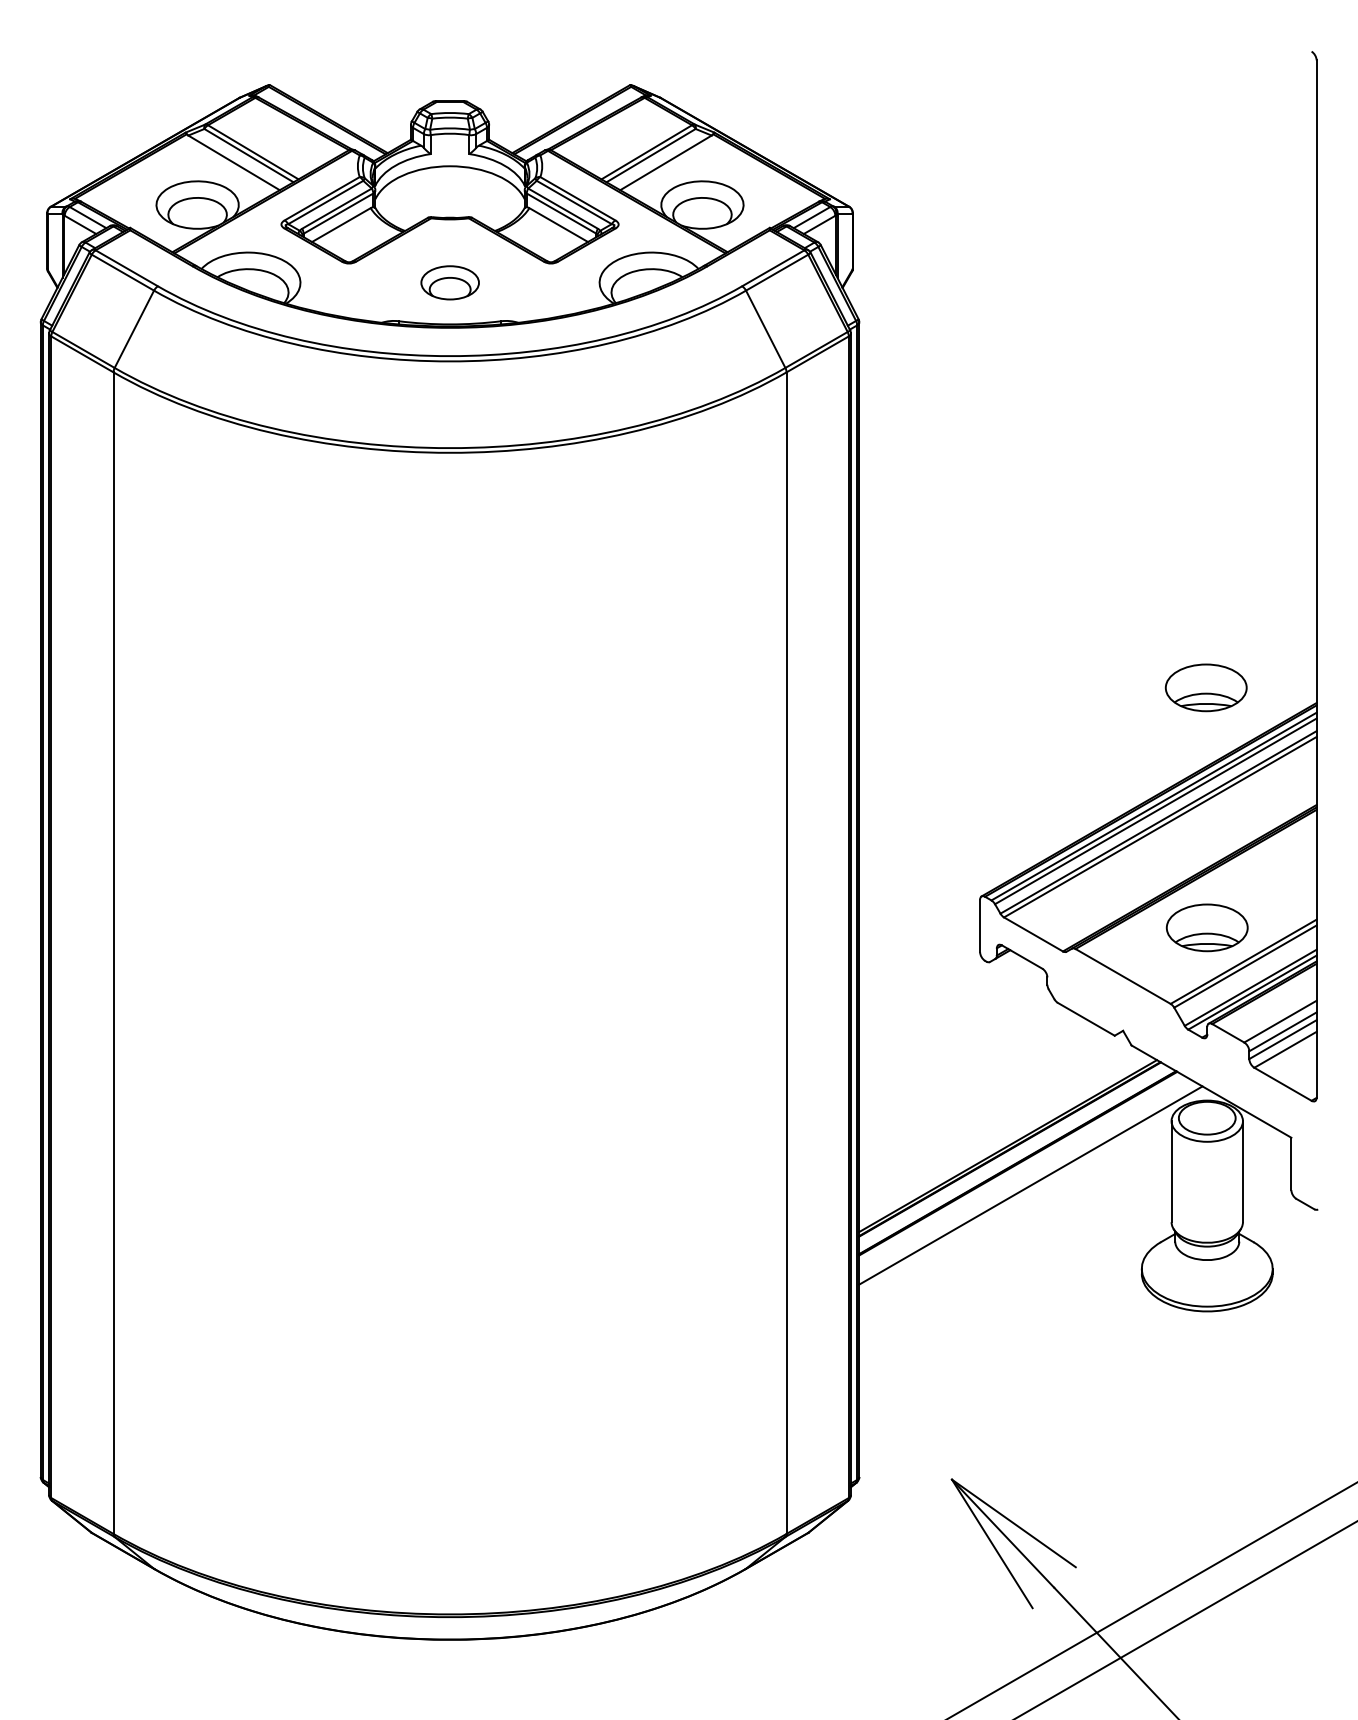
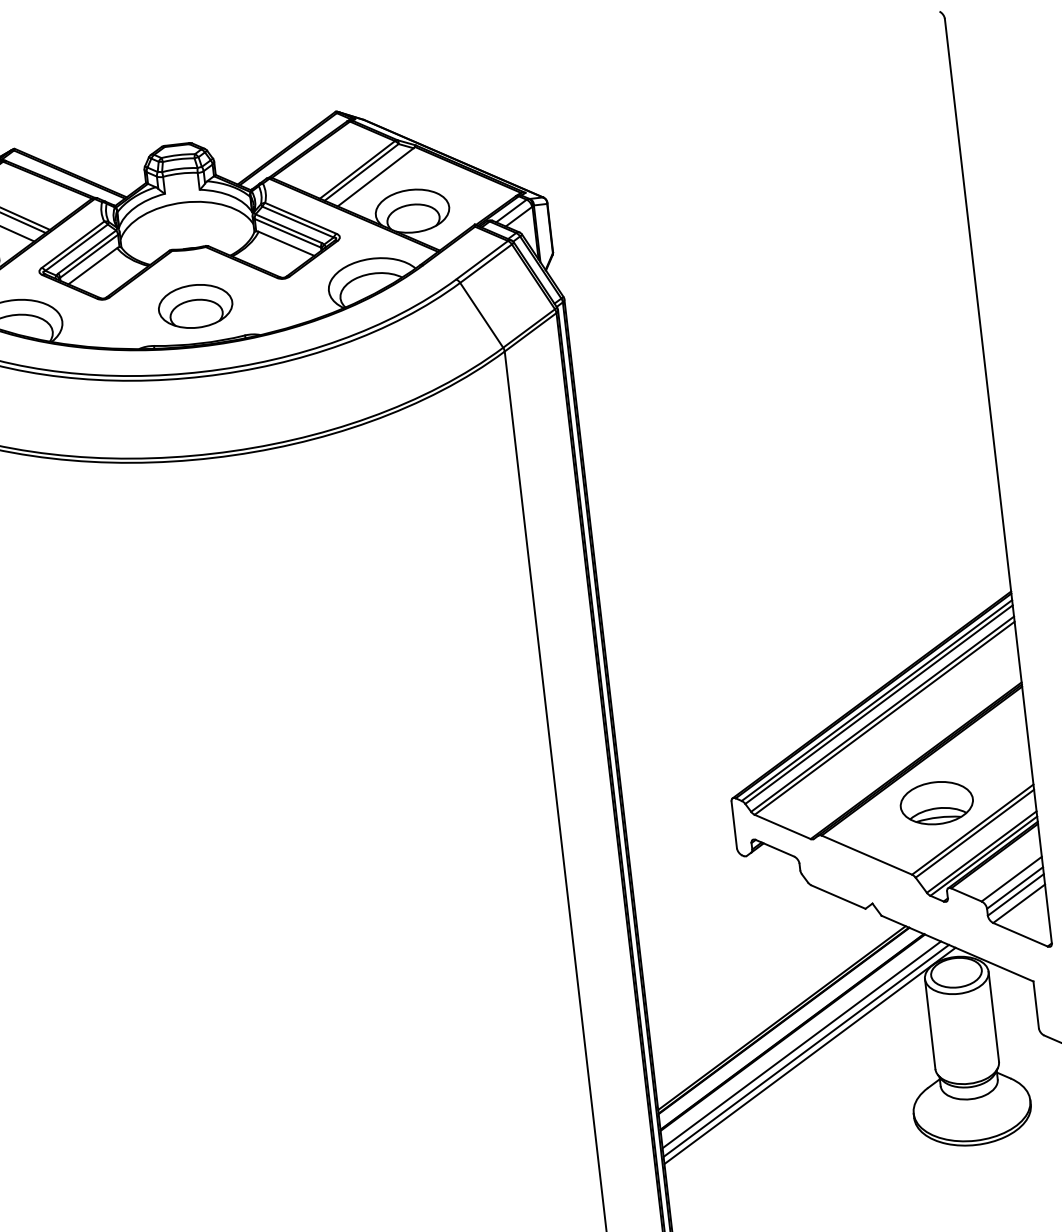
part: (450, 282) -> (196, 306), size x1.43
part: (1205, 687) -> (910, 589), removed
line: (1026, 1177) -> (801, 1044), added
line: (1034, 1191) -> (810, 1055), added

